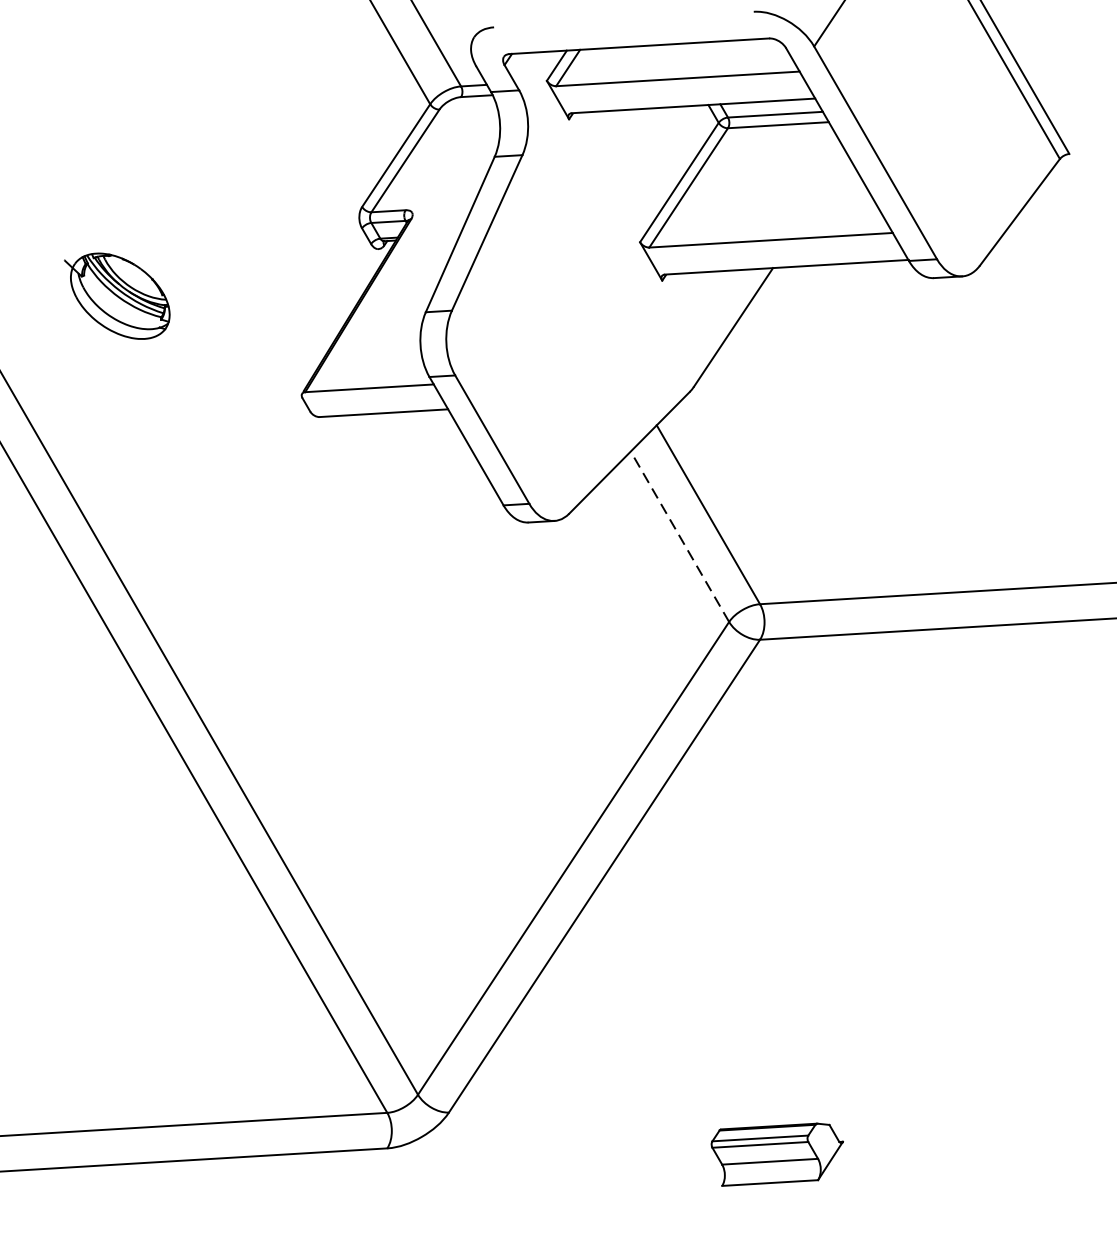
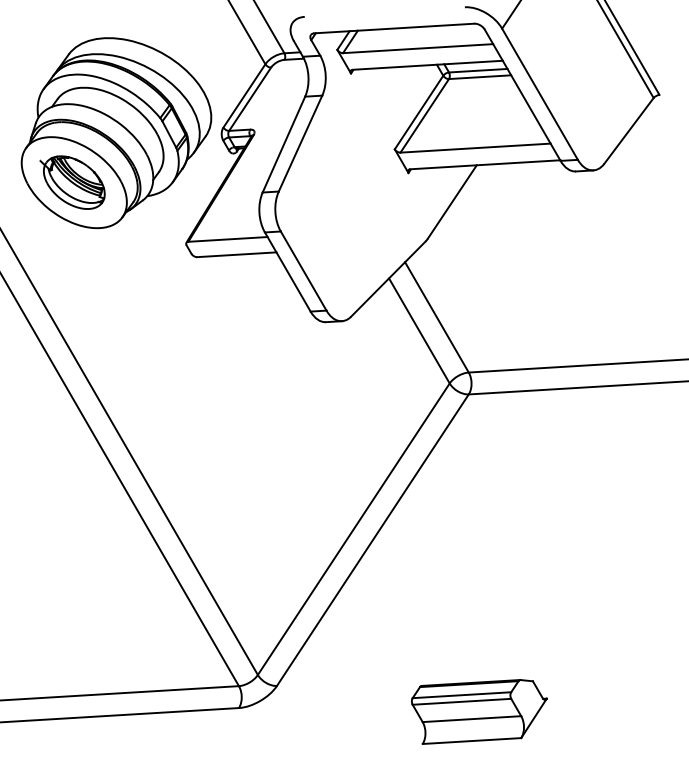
part: (188, 216) -> (116, 133), added
line: (680, 536) -> (419, 330), dashed -> solid
part: (777, 1153) -> (479, 711), size x1.67

